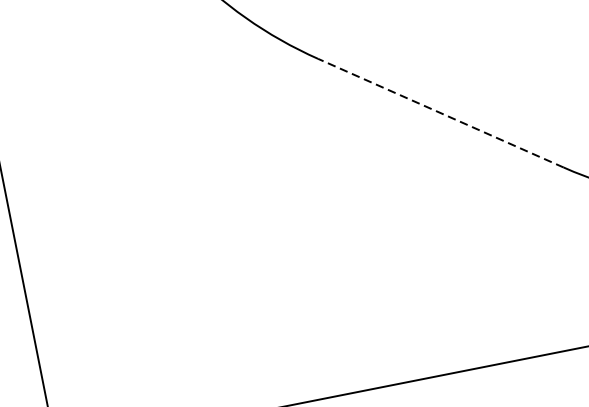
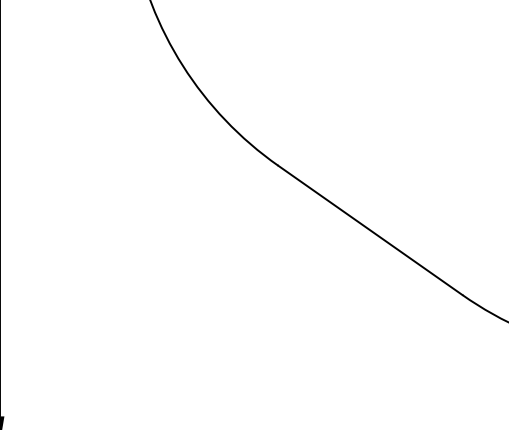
line: (440, 113) -> (369, 230), dashed -> solid

